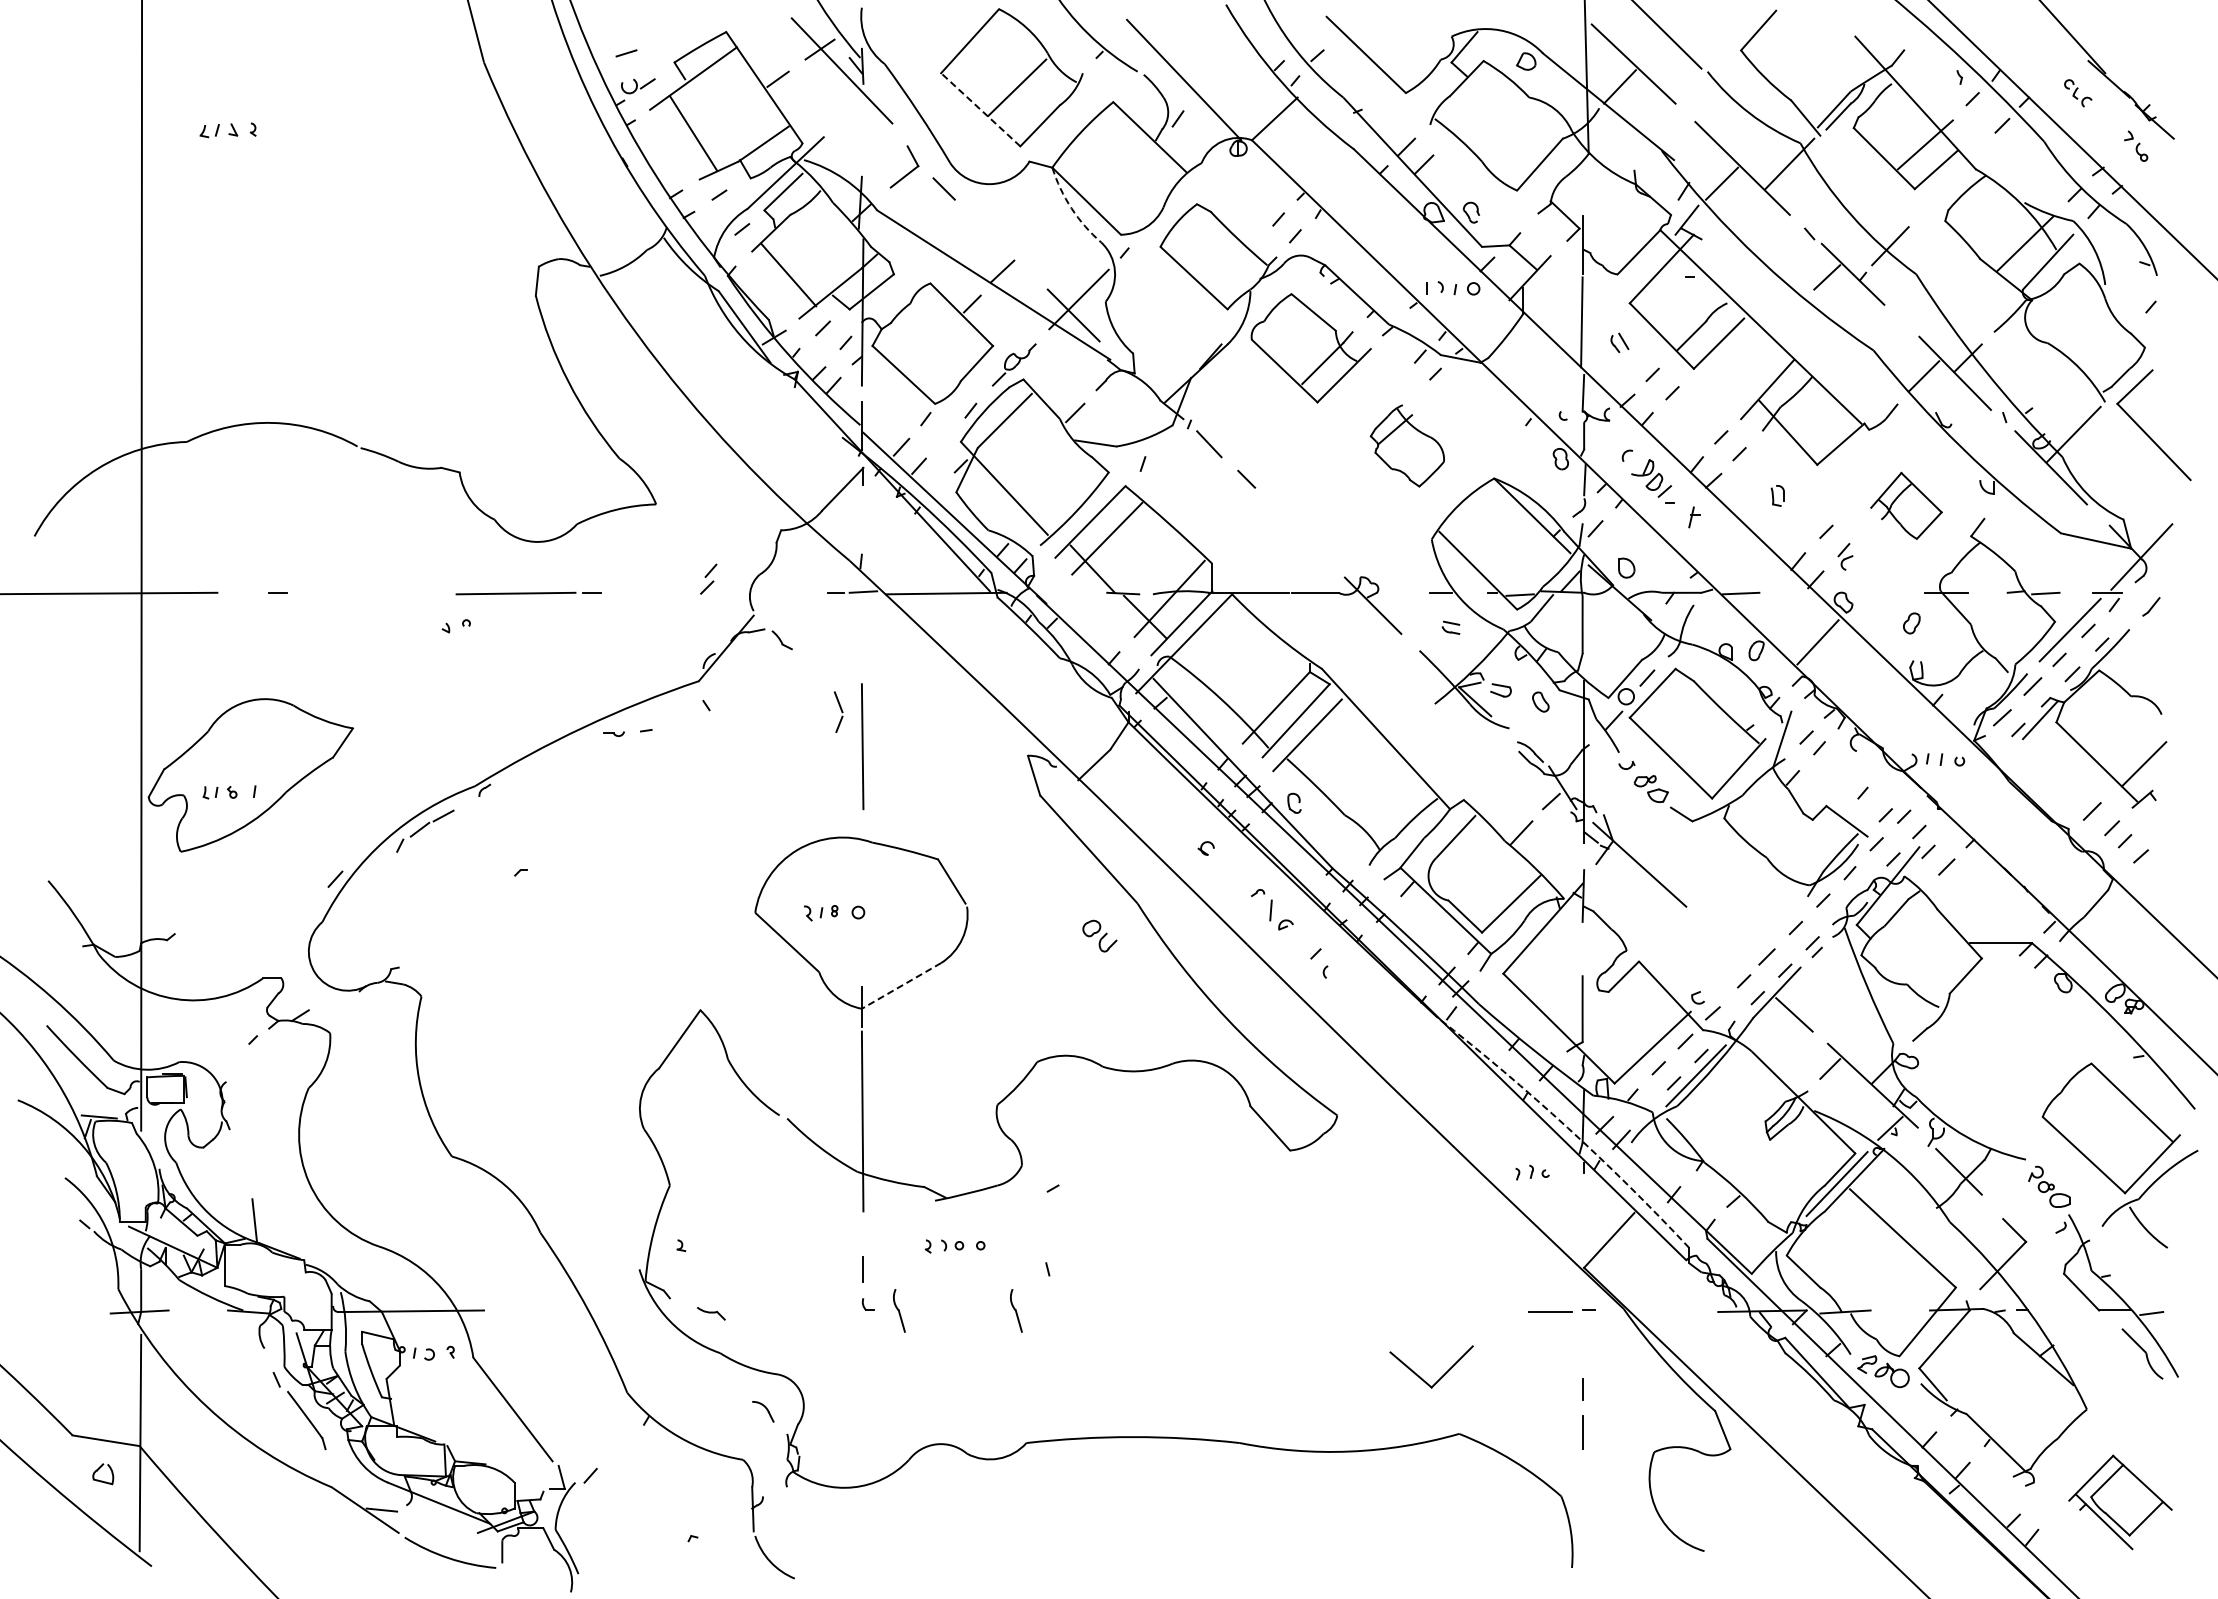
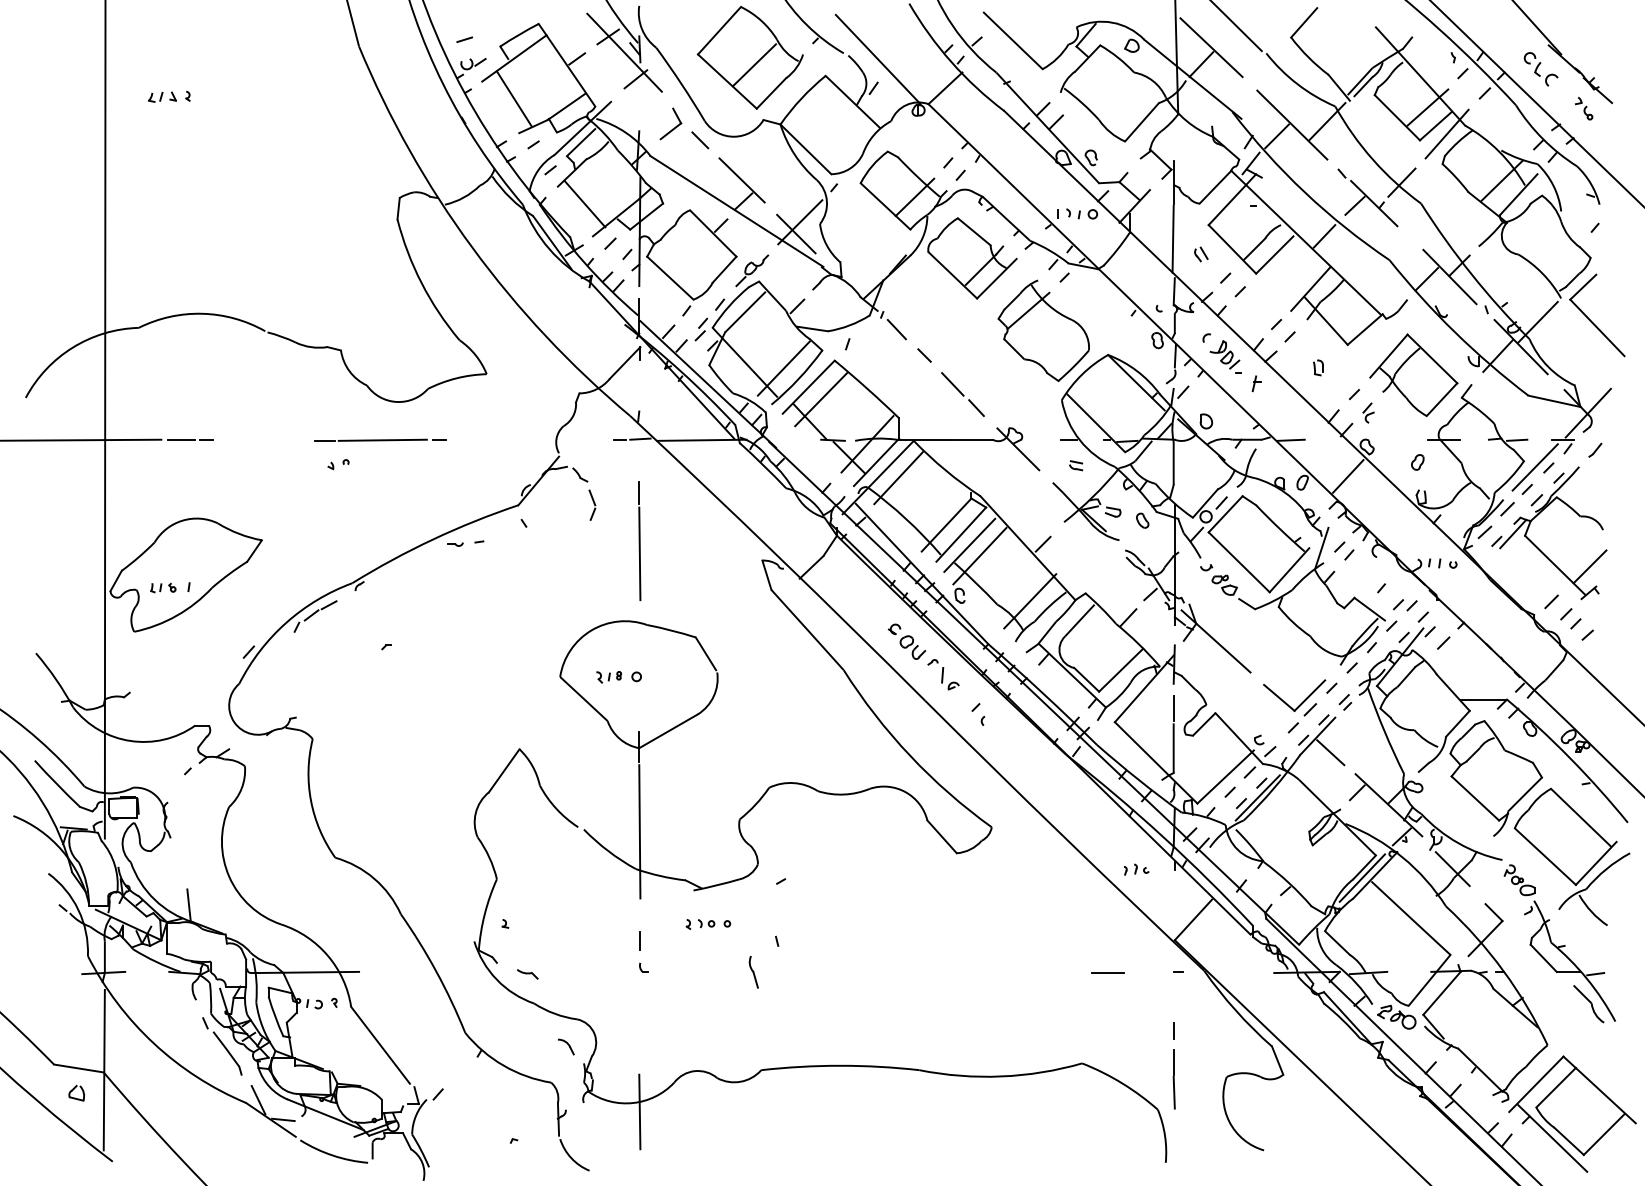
part: (2078, 93) -> (1541, 69), size x1.67
line: (857, 106) -> (636, 79), added
line: (980, 109) -> (727, 81), dashed -> solid
line: (1951, 180) -> (1447, 134), added
arc: (1071, 208) -> (794, 154), dashed -> solid
line: (1000, 242) -> (742, 179), added
line: (1233, 265) -> (914, 197), added
line: (1785, 318) -> (1324, 236), added
part: (1407, 445) -> (1043, 330), size x1.67
line: (2019, 479) -> (1497, 355), added
line: (1056, 496) -> (783, 368), added
part: (1906, 505) -> (1413, 374), size x1.67
line: (1284, 517) -> (952, 383), added
line: (1316, 549) -> (976, 407), added
part: (708, 578) -> (701, 329), moved
line: (244, 592) -> (181, 439), added
line: (438, 594) -> (325, 440), added
line: (1211, 644) -> (898, 478), added
line: (861, 664) -> (638, 492), added
part: (838, 711) -> (592, 504), moved
line: (1406, 733) -> (1043, 544), added
line: (1321, 749) -> (980, 555), added
line: (1389, 810) -> (1030, 601), added
part: (1099, 935) -> (912, 647), moved
line: (1582, 955) -> (1173, 708), added
line: (901, 985) -> (668, 730), dashed -> solid
part: (2017, 1049) -> (1496, 778), added
arc: (1568, 1128) -> (1163, 836), dashed -> solid
part: (899, 1310) -> (667, 971), removed
line: (1550, 1311) -> (1108, 972), moved
part: (1441, 1376) -> (1301, 702), moved
line: (1583, 1473) -> (1174, 1092), added
line: (348, 1483) -> (258, 1100), added
line: (862, 1499) -> (639, 1112), added
part: (2120, 1502) -> (1572, 1114), size x1.67

